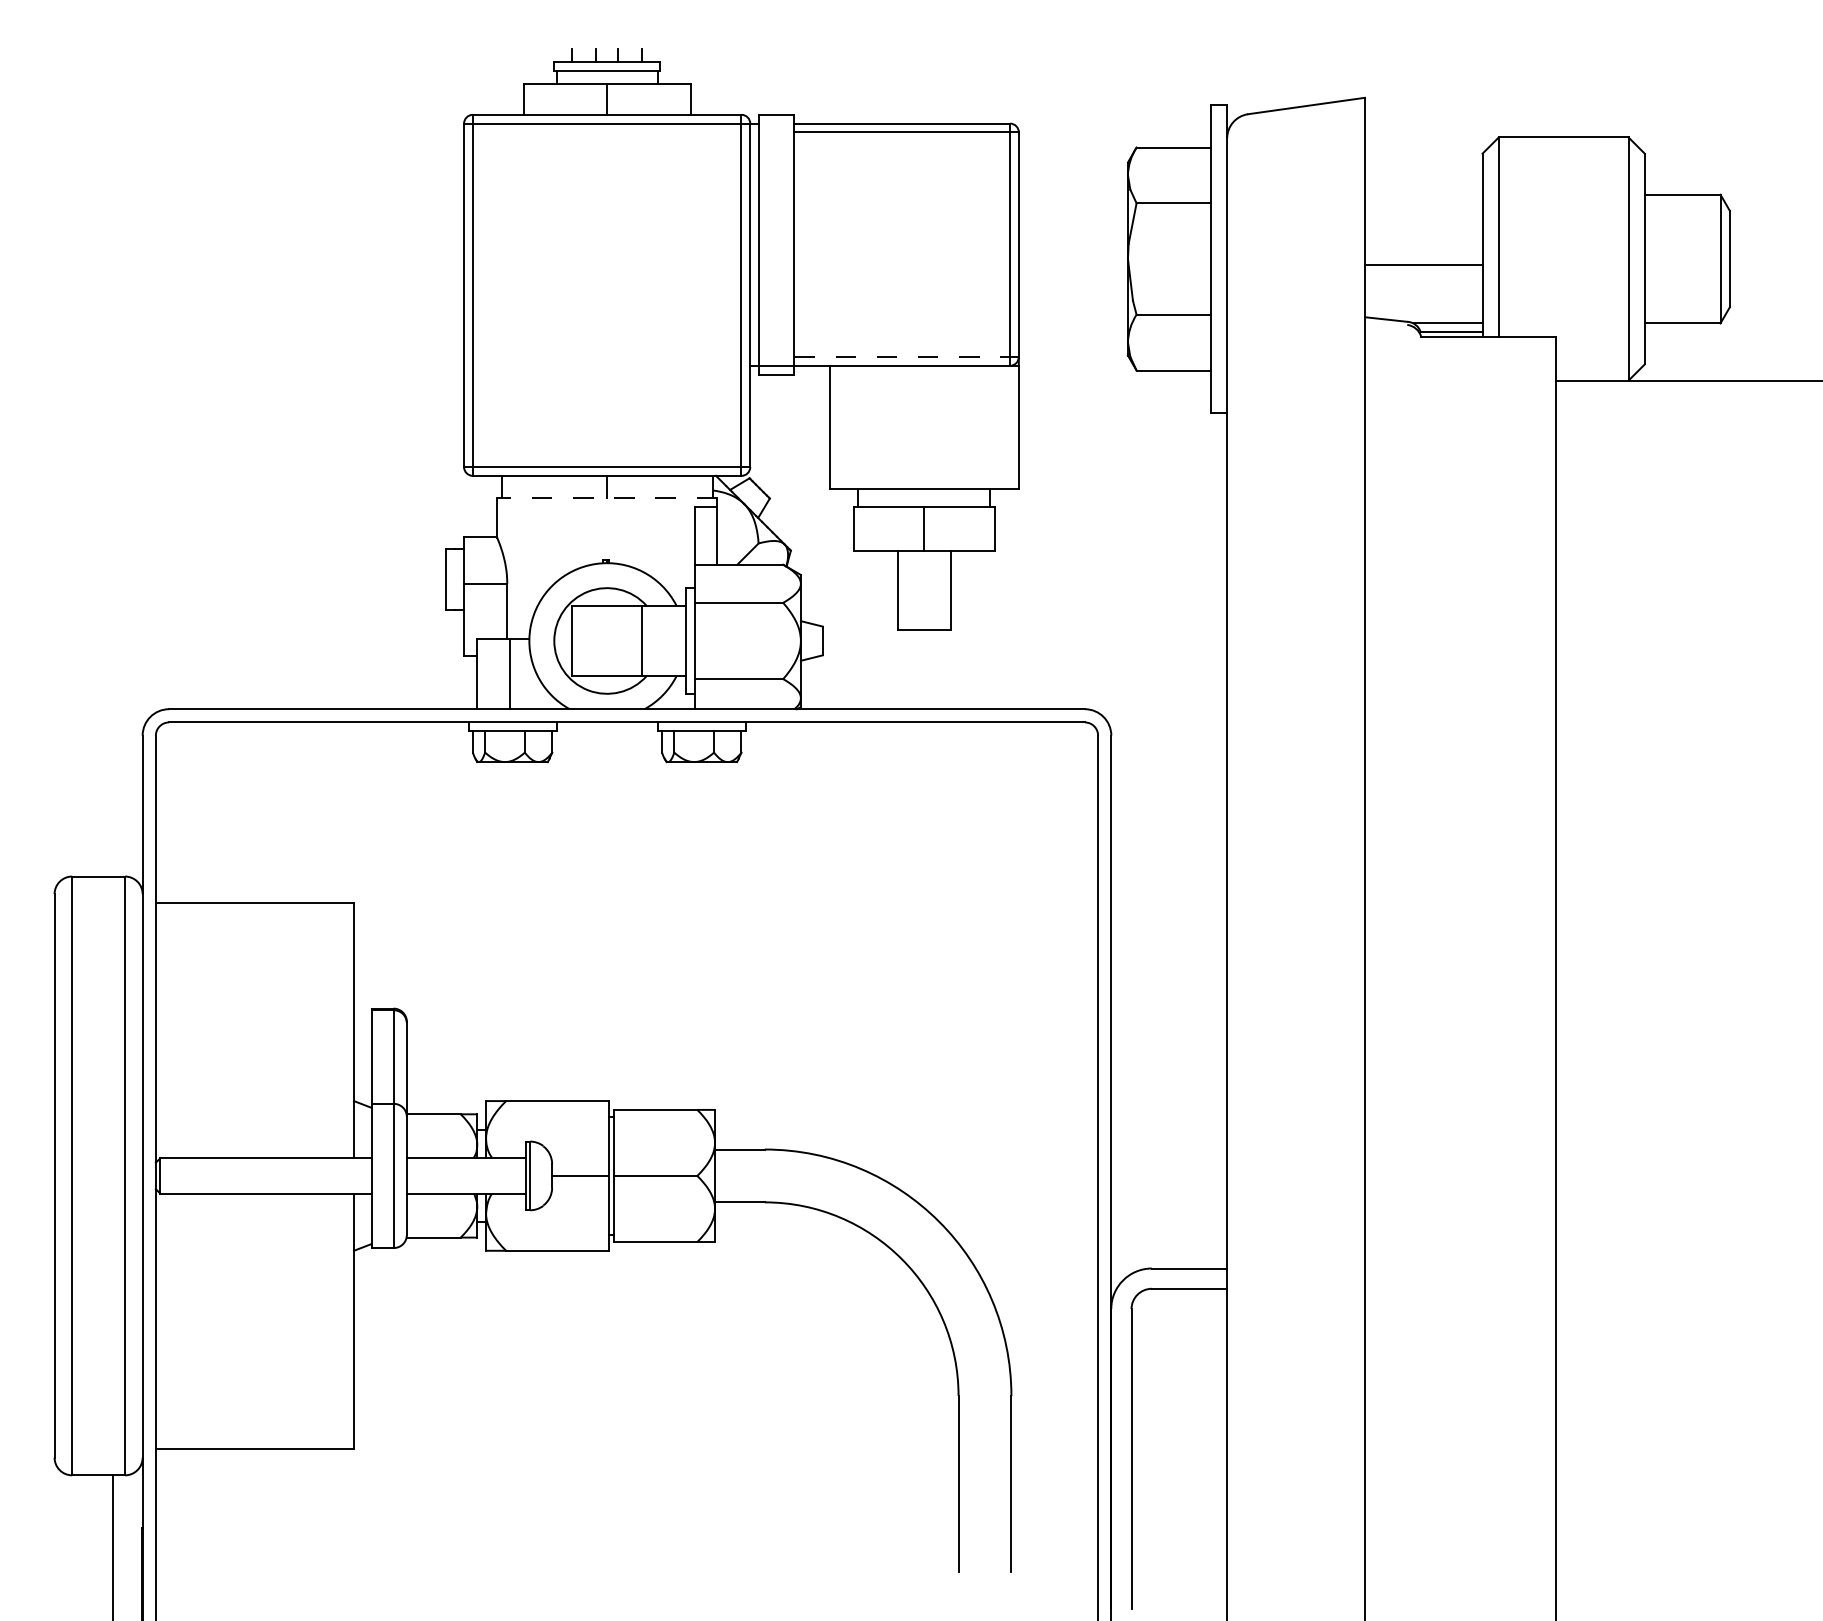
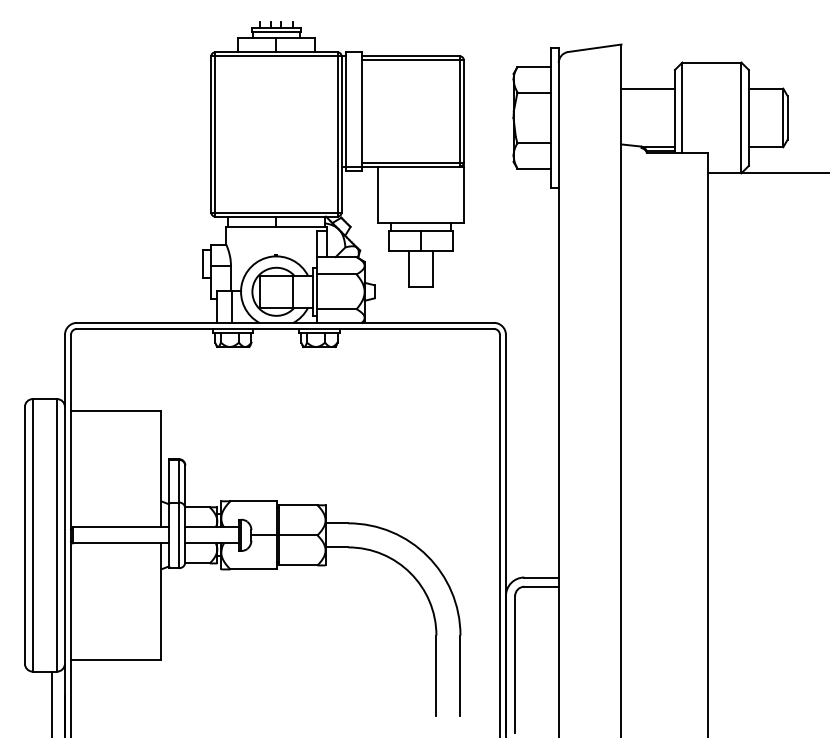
line: (1422, 264) -> (647, 88), moved
line: (908, 356) -> (413, 162), dashed -> solid
line: (605, 497) -> (275, 226), dashed -> solid

